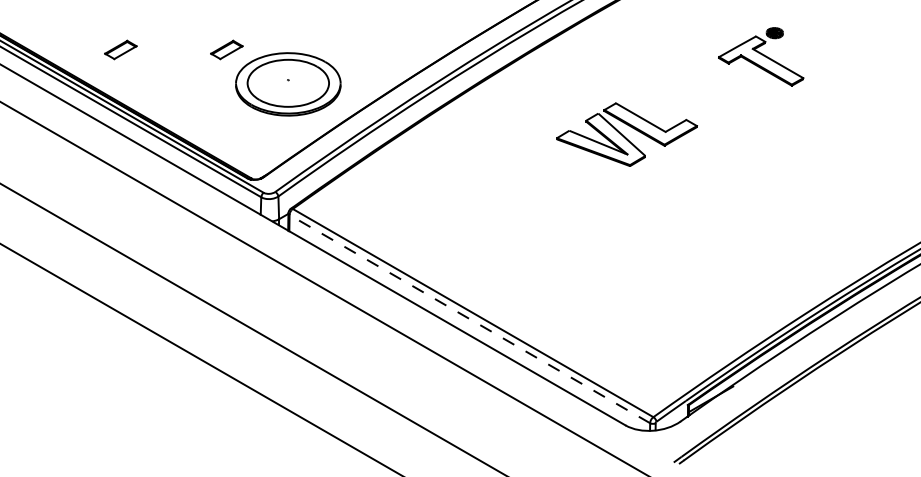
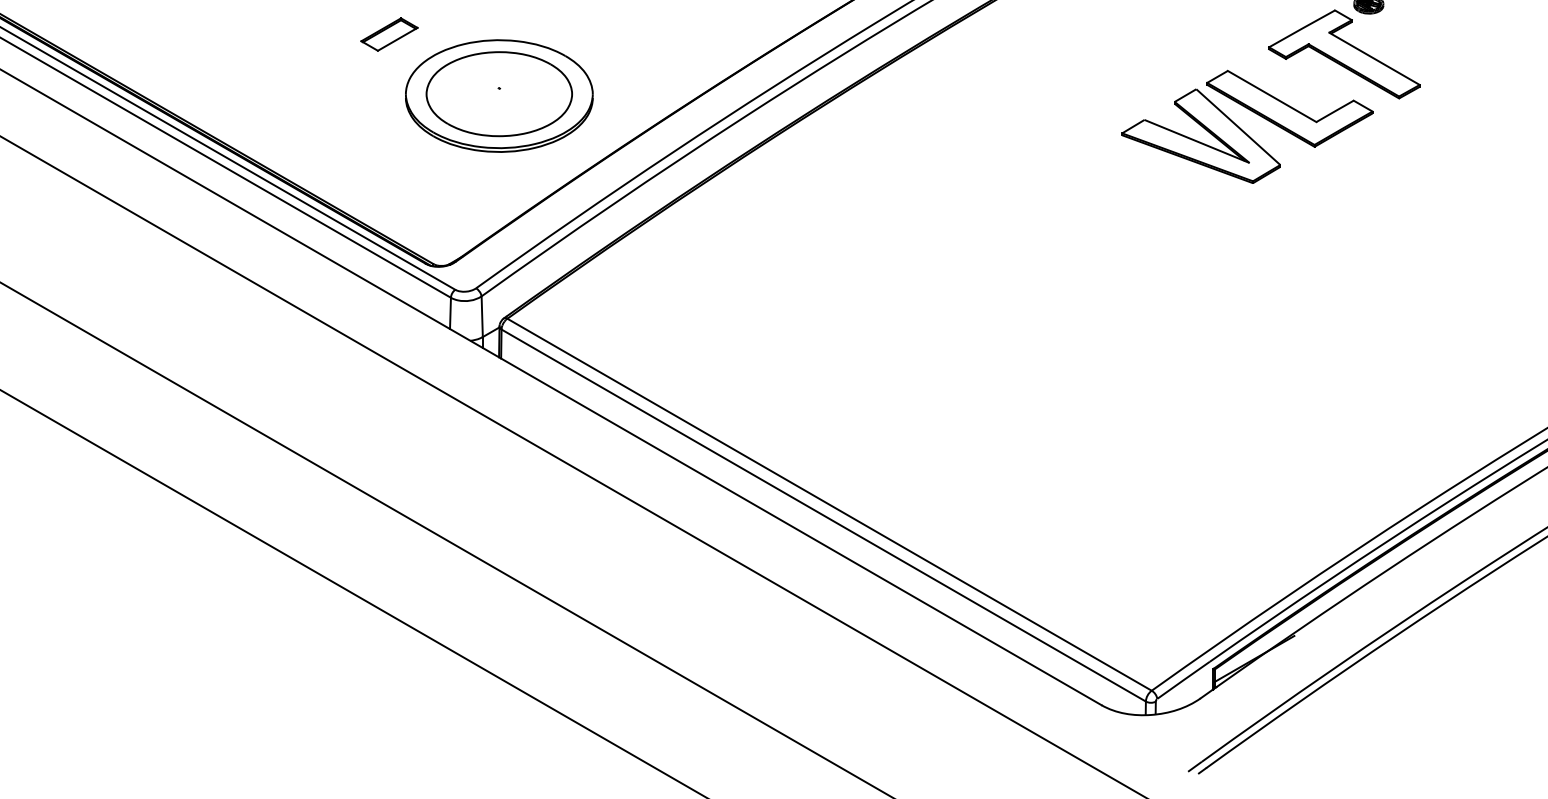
part: (120, 49) -> (199, 33), removed
part: (626, 134) -> (1246, 126), moved
line: (469, 318) -> (823, 514), dashed -> solid

